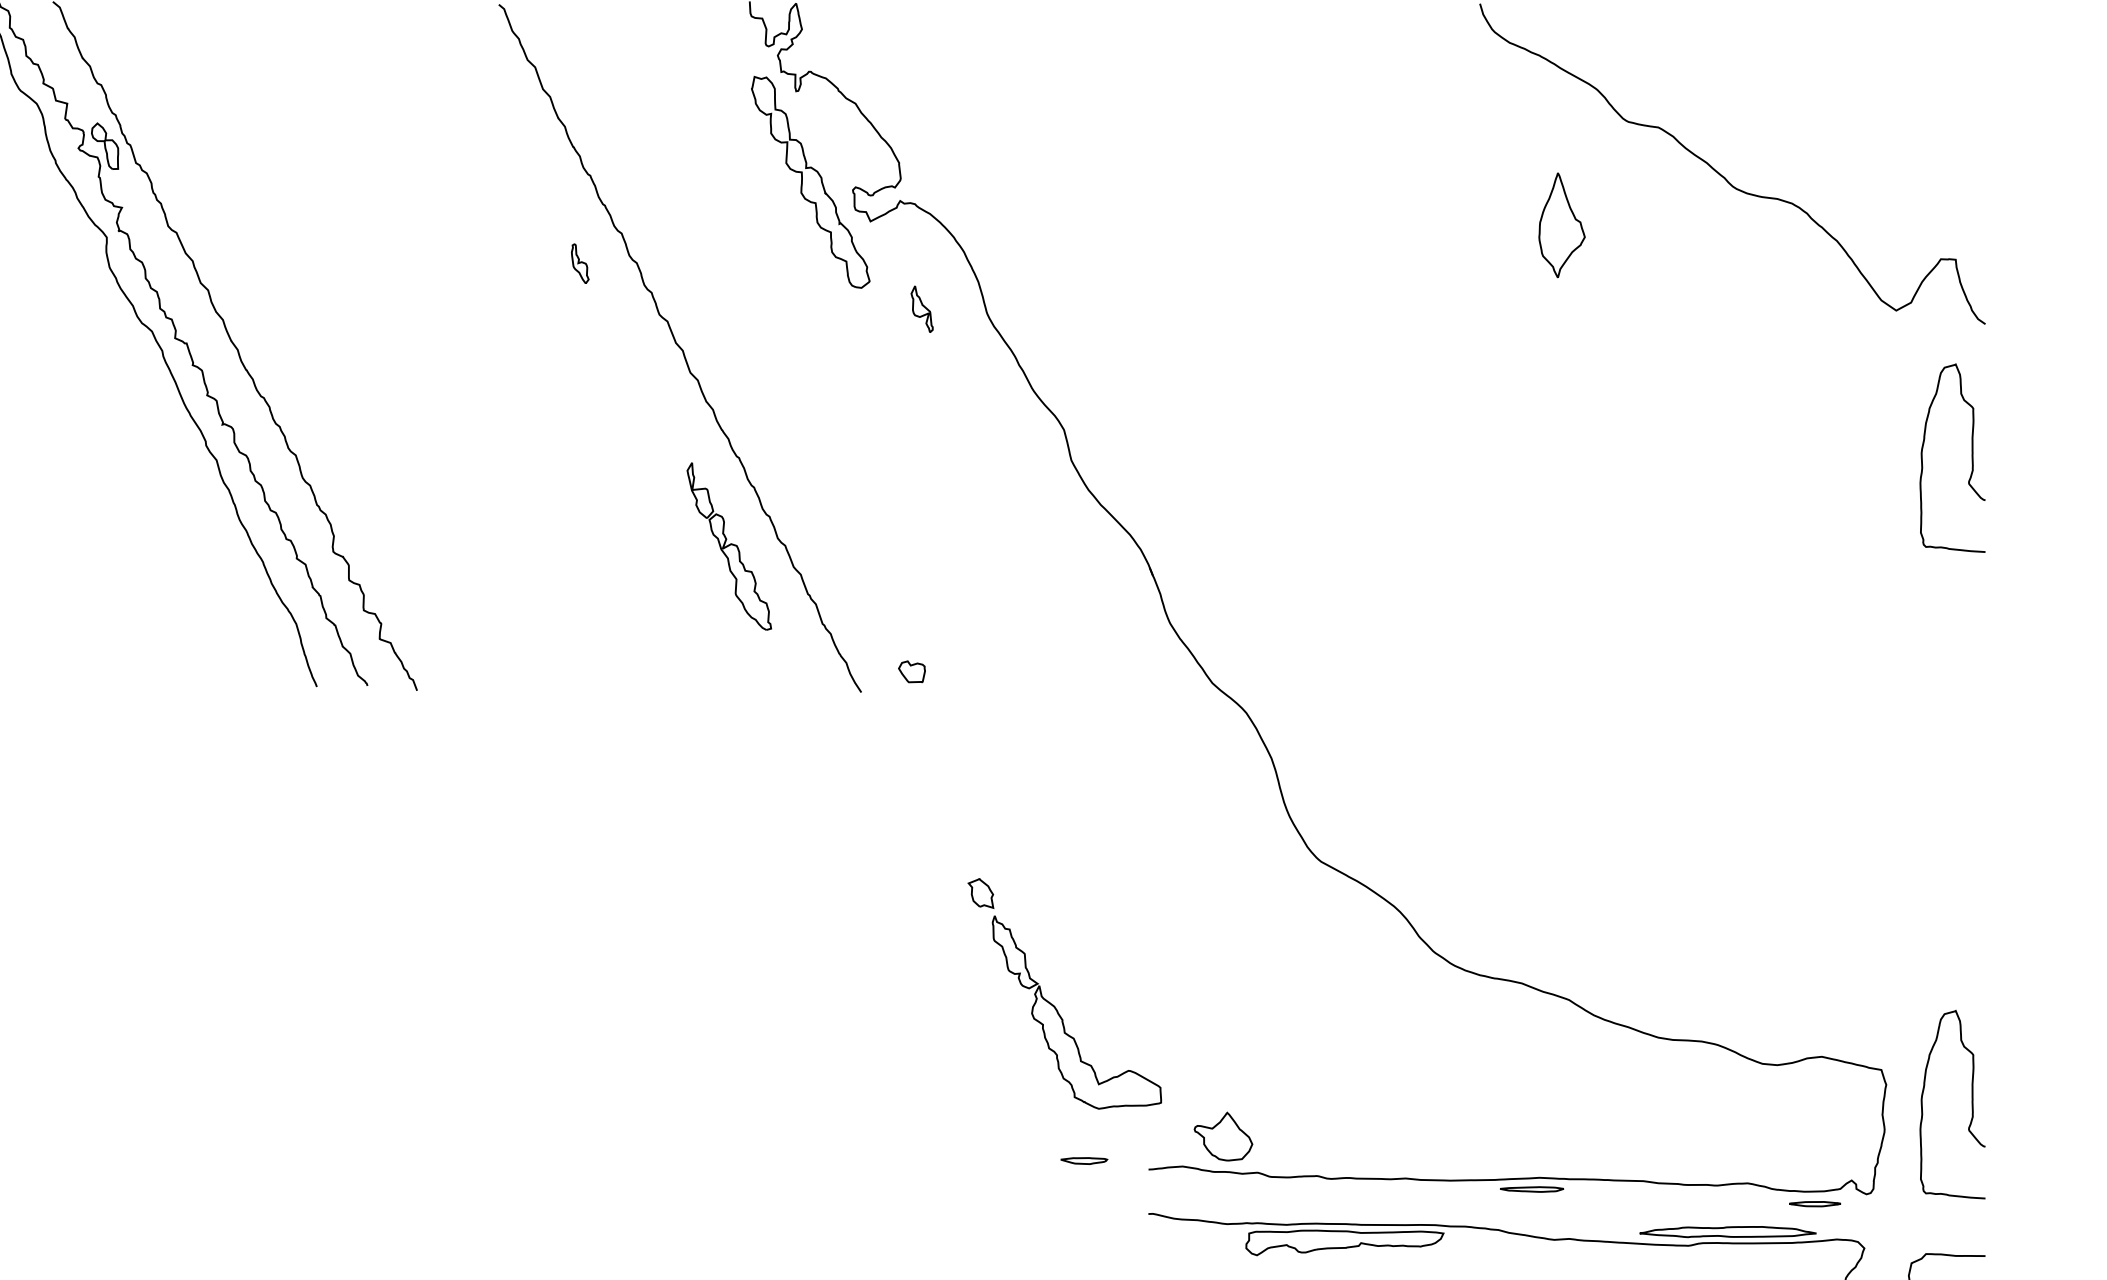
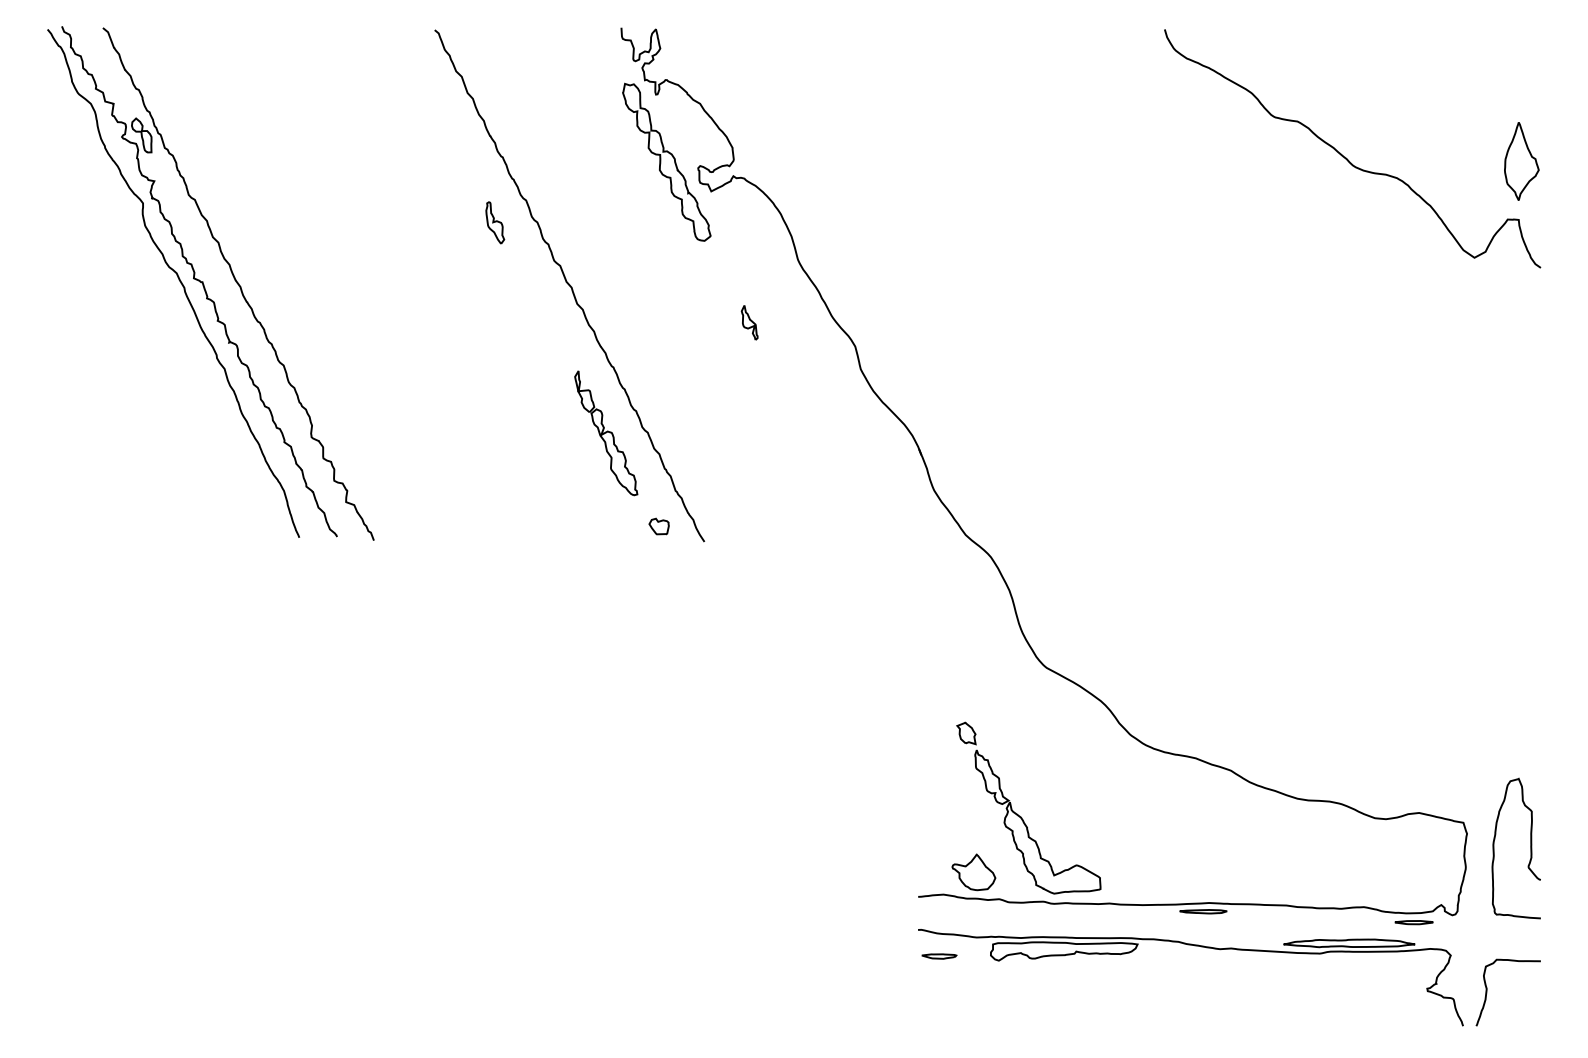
part: (1561, 225) -> (1521, 161), moved
part: (580, 263) -> (495, 222), size x1.43
part: (921, 308) -> (749, 322), moved
curve: (1971, 458) -> (1530, 367), removed
part: (911, 671) -> (658, 526), moved
part: (1054, 1005) -> (1021, 816), moved
part: (1084, 1160) -> (939, 956), moved

